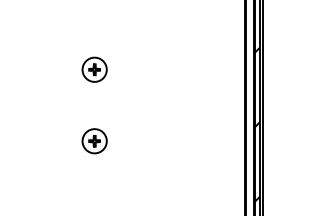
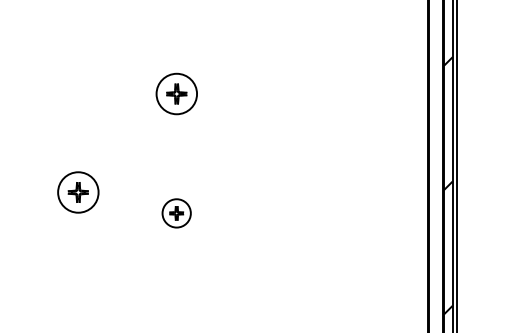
part: (35, 128) -> (78, 191), added
part: (94, 141) -> (176, 213), size x0.7

